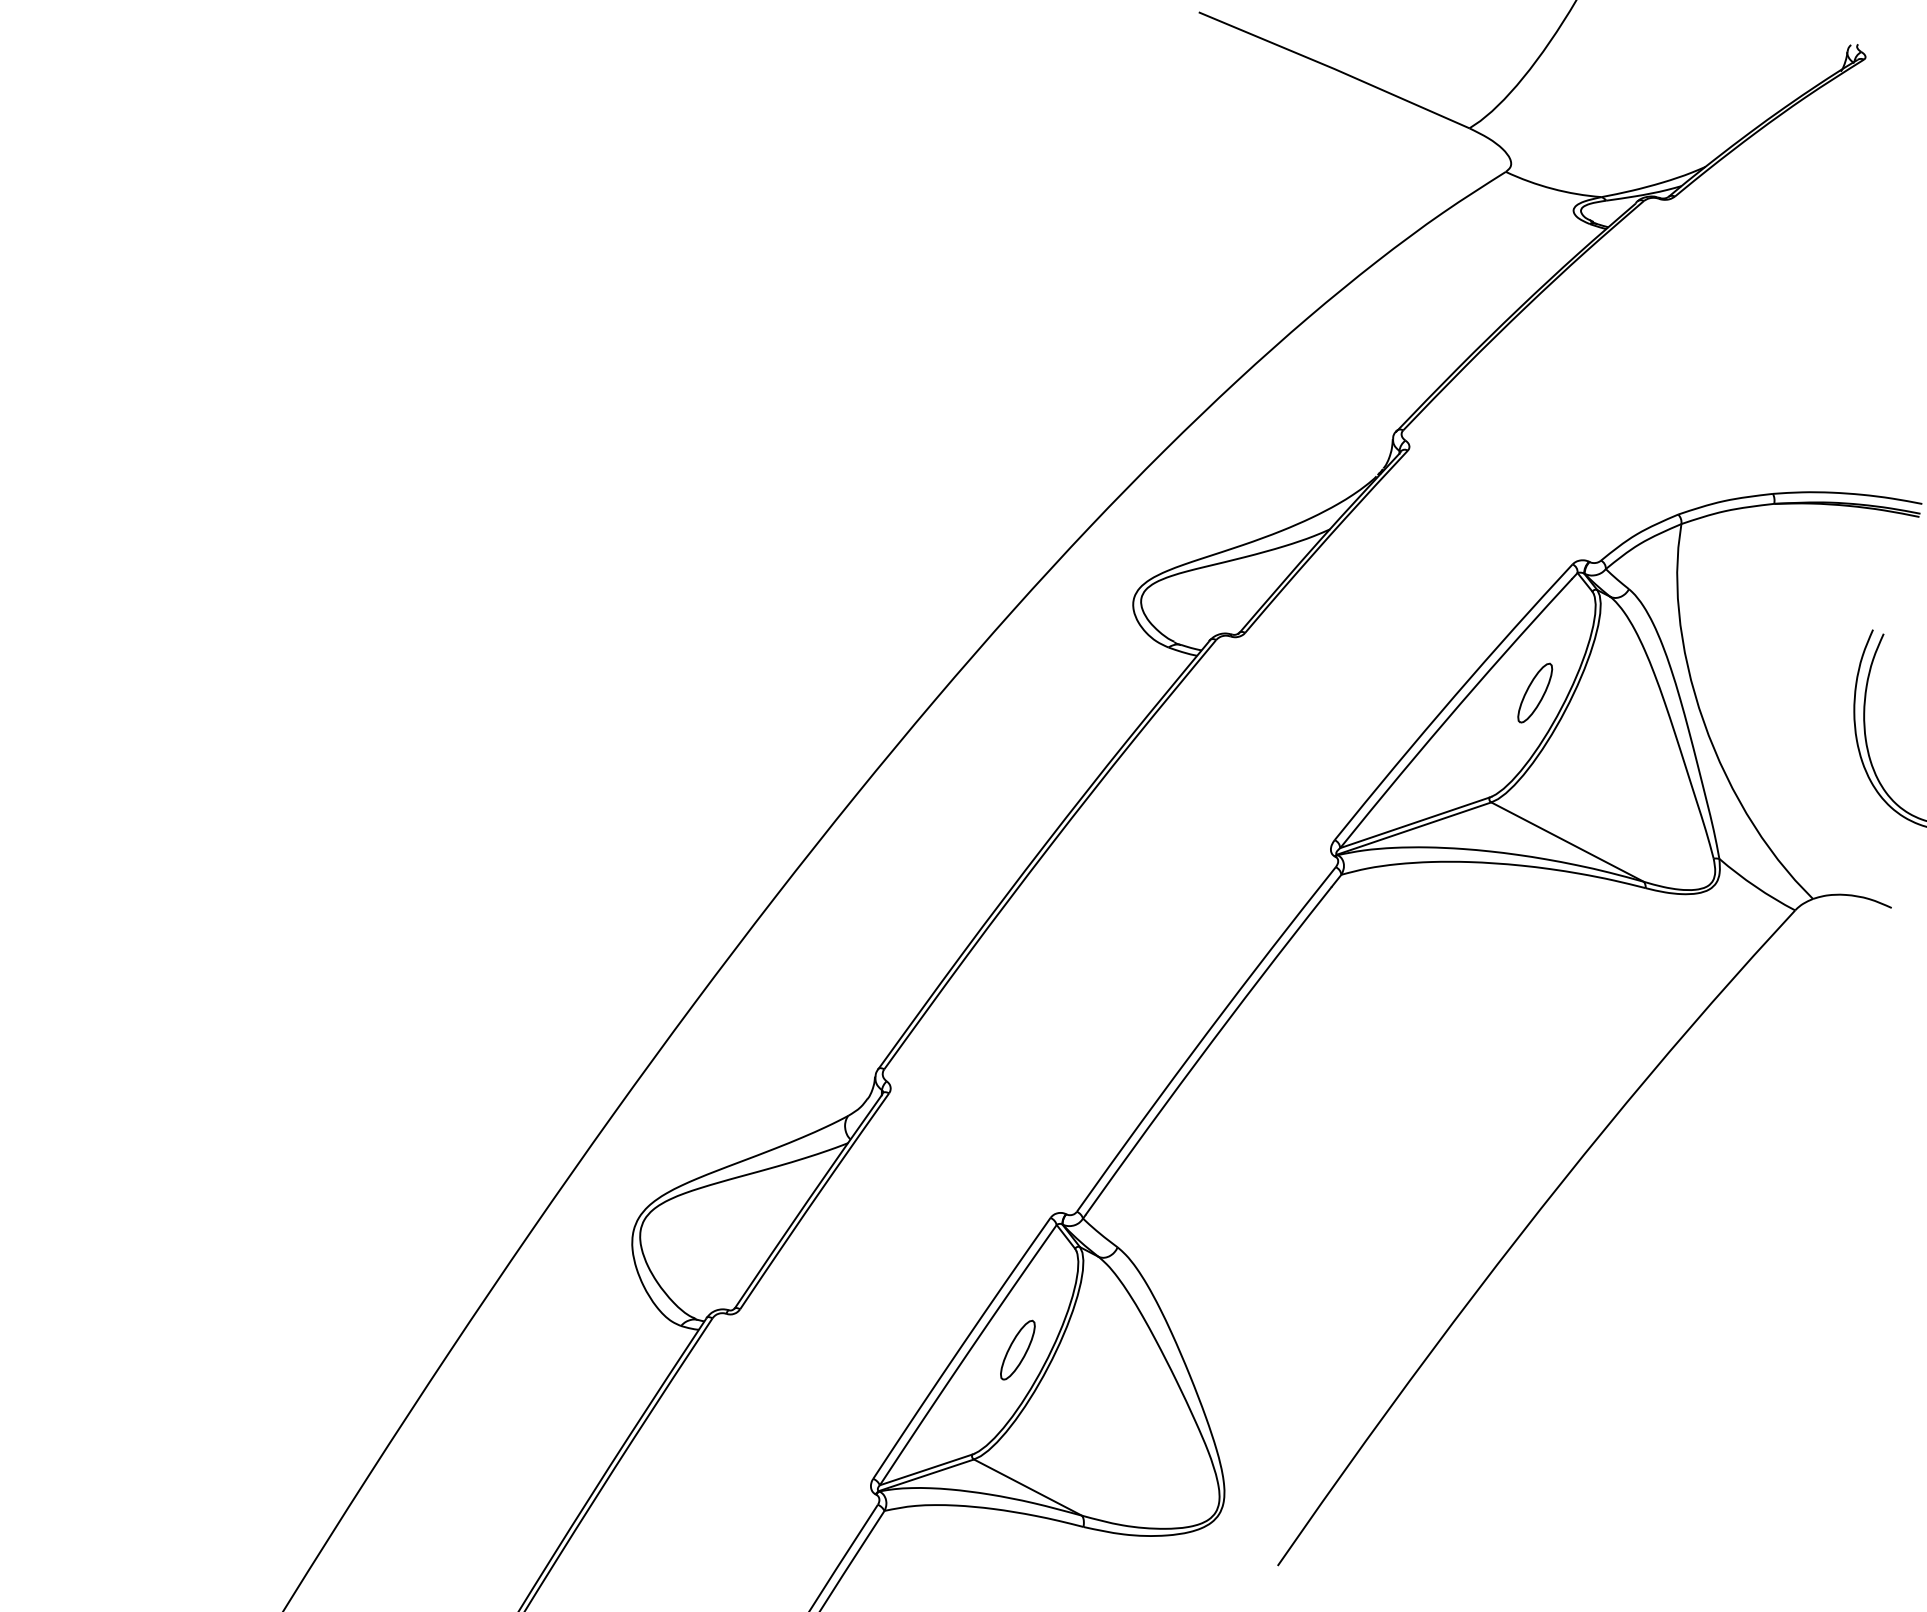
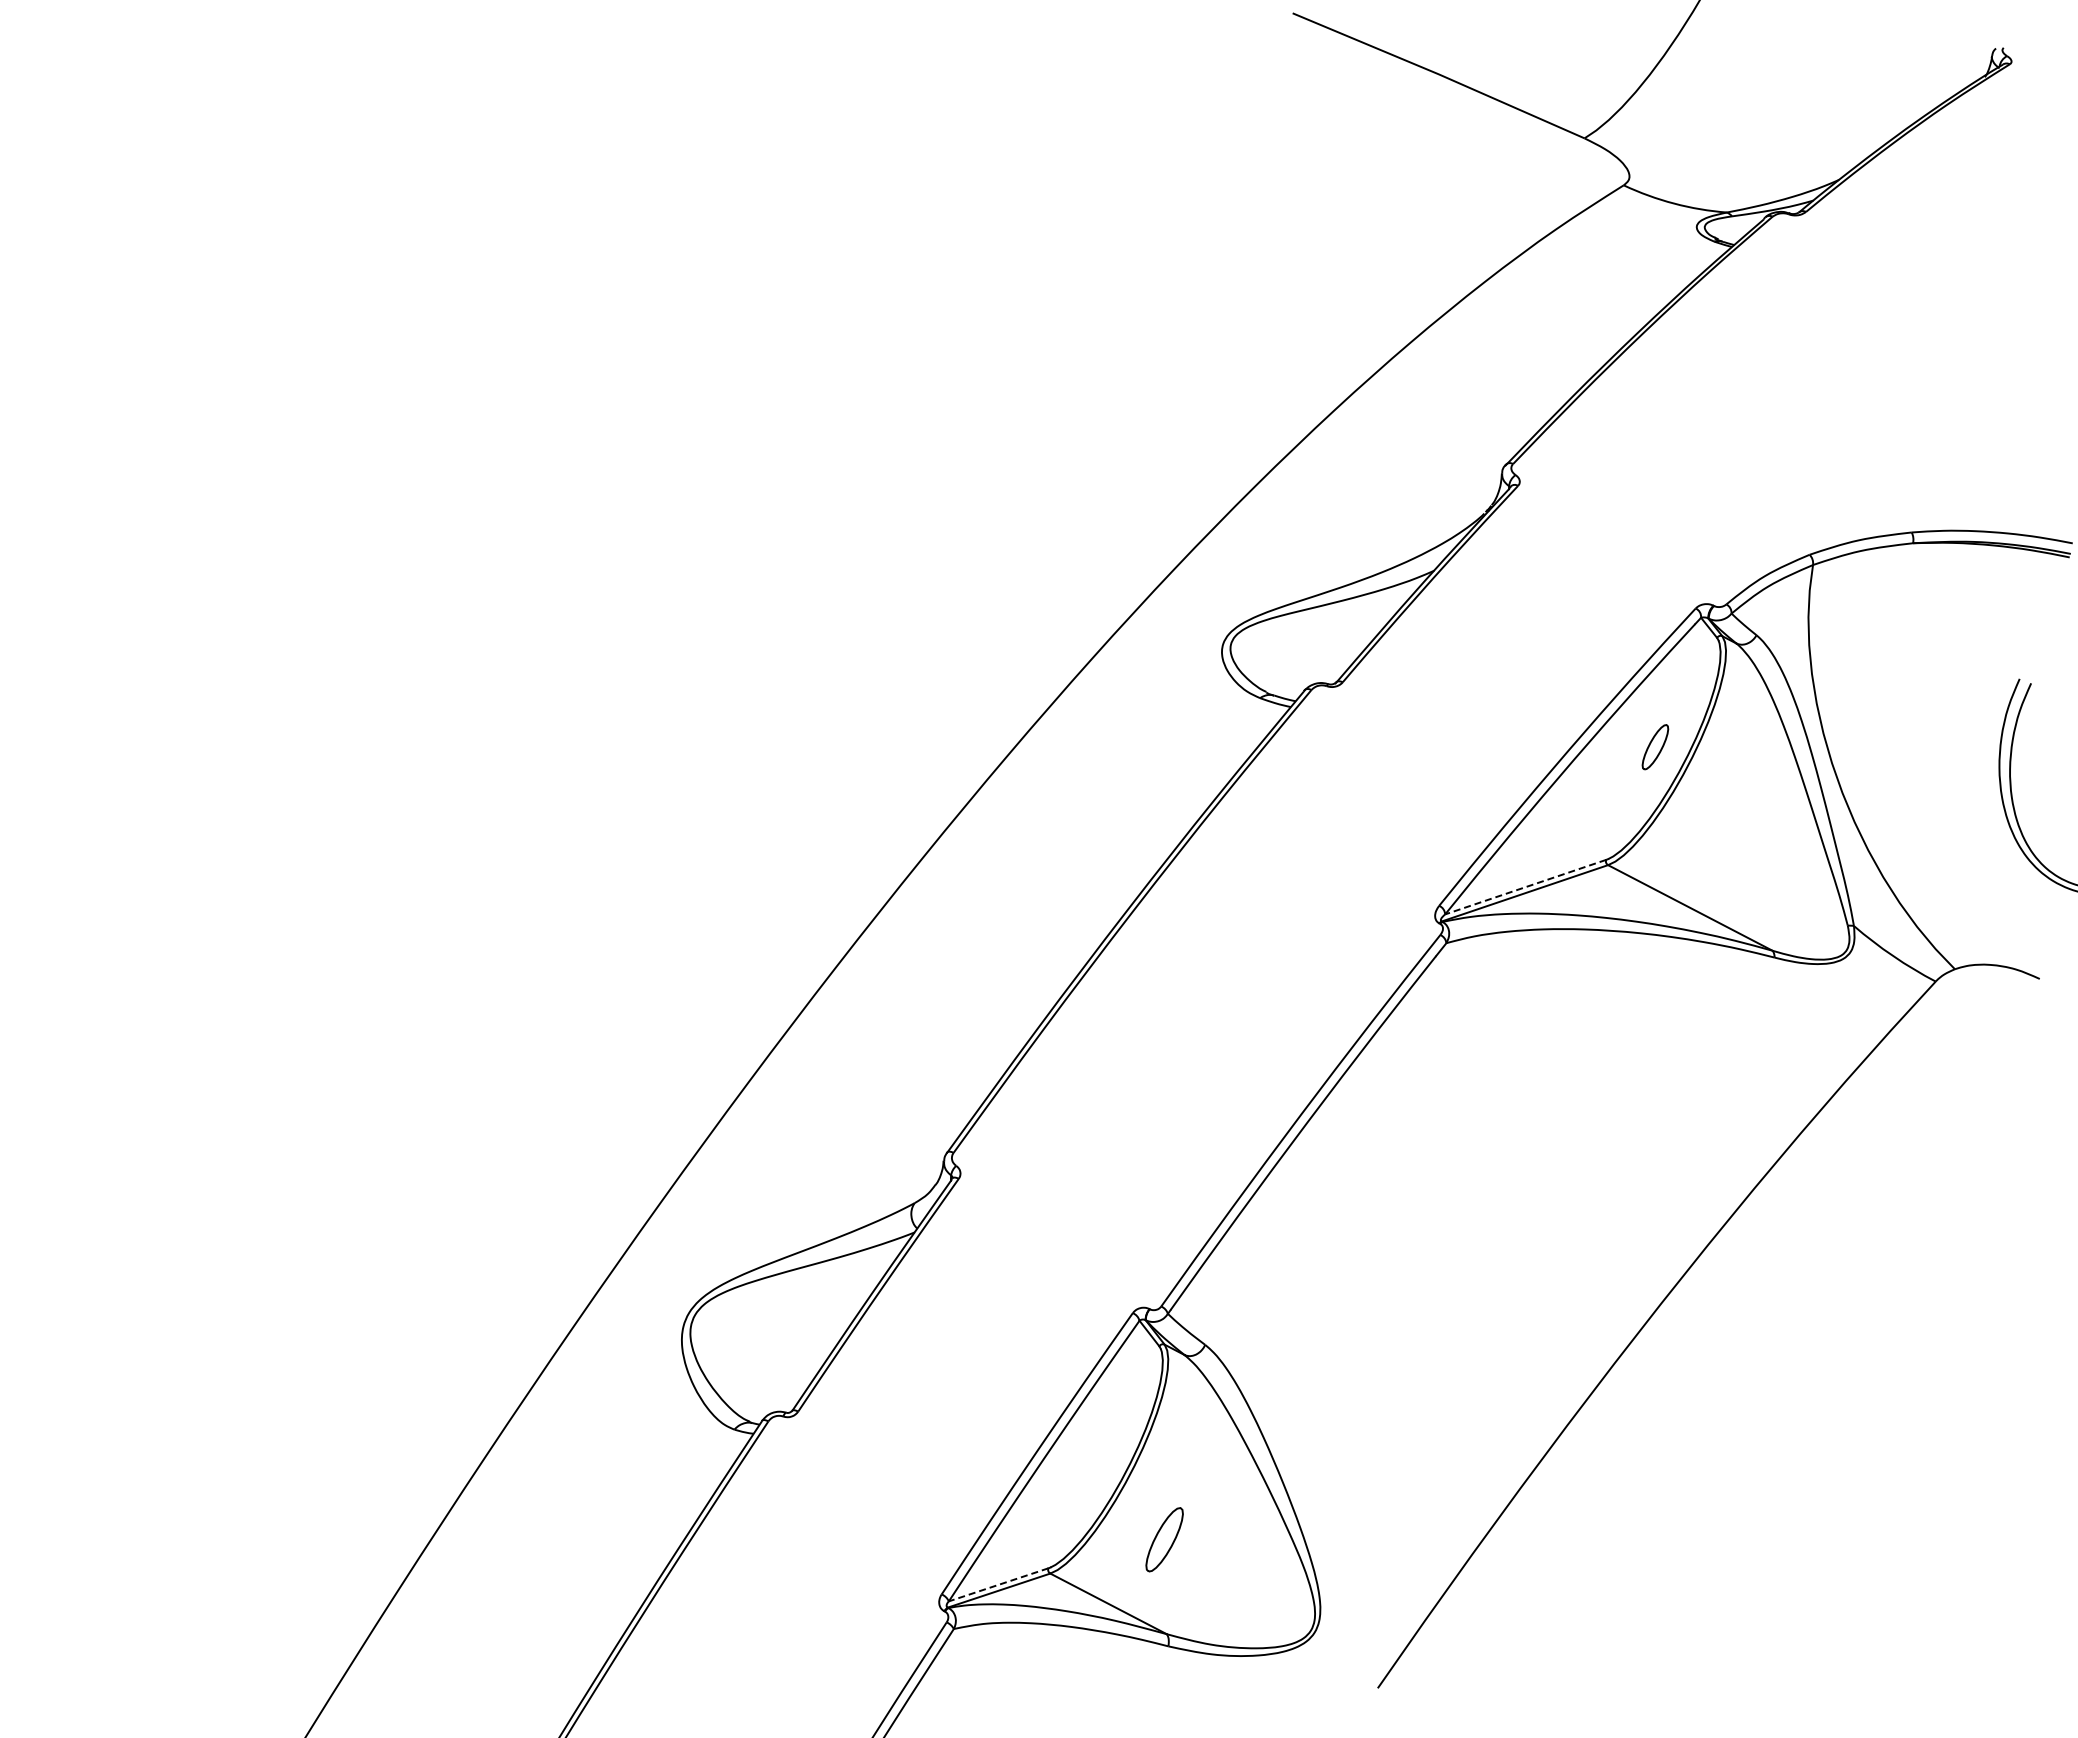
part: (1535, 692) -> (1655, 746), size x0.7
line: (1414, 823) -> (1525, 887), solid -> dashed
part: (1017, 1349) -> (1164, 1539), moved
line: (925, 1470) -> (998, 1585), solid -> dashed

